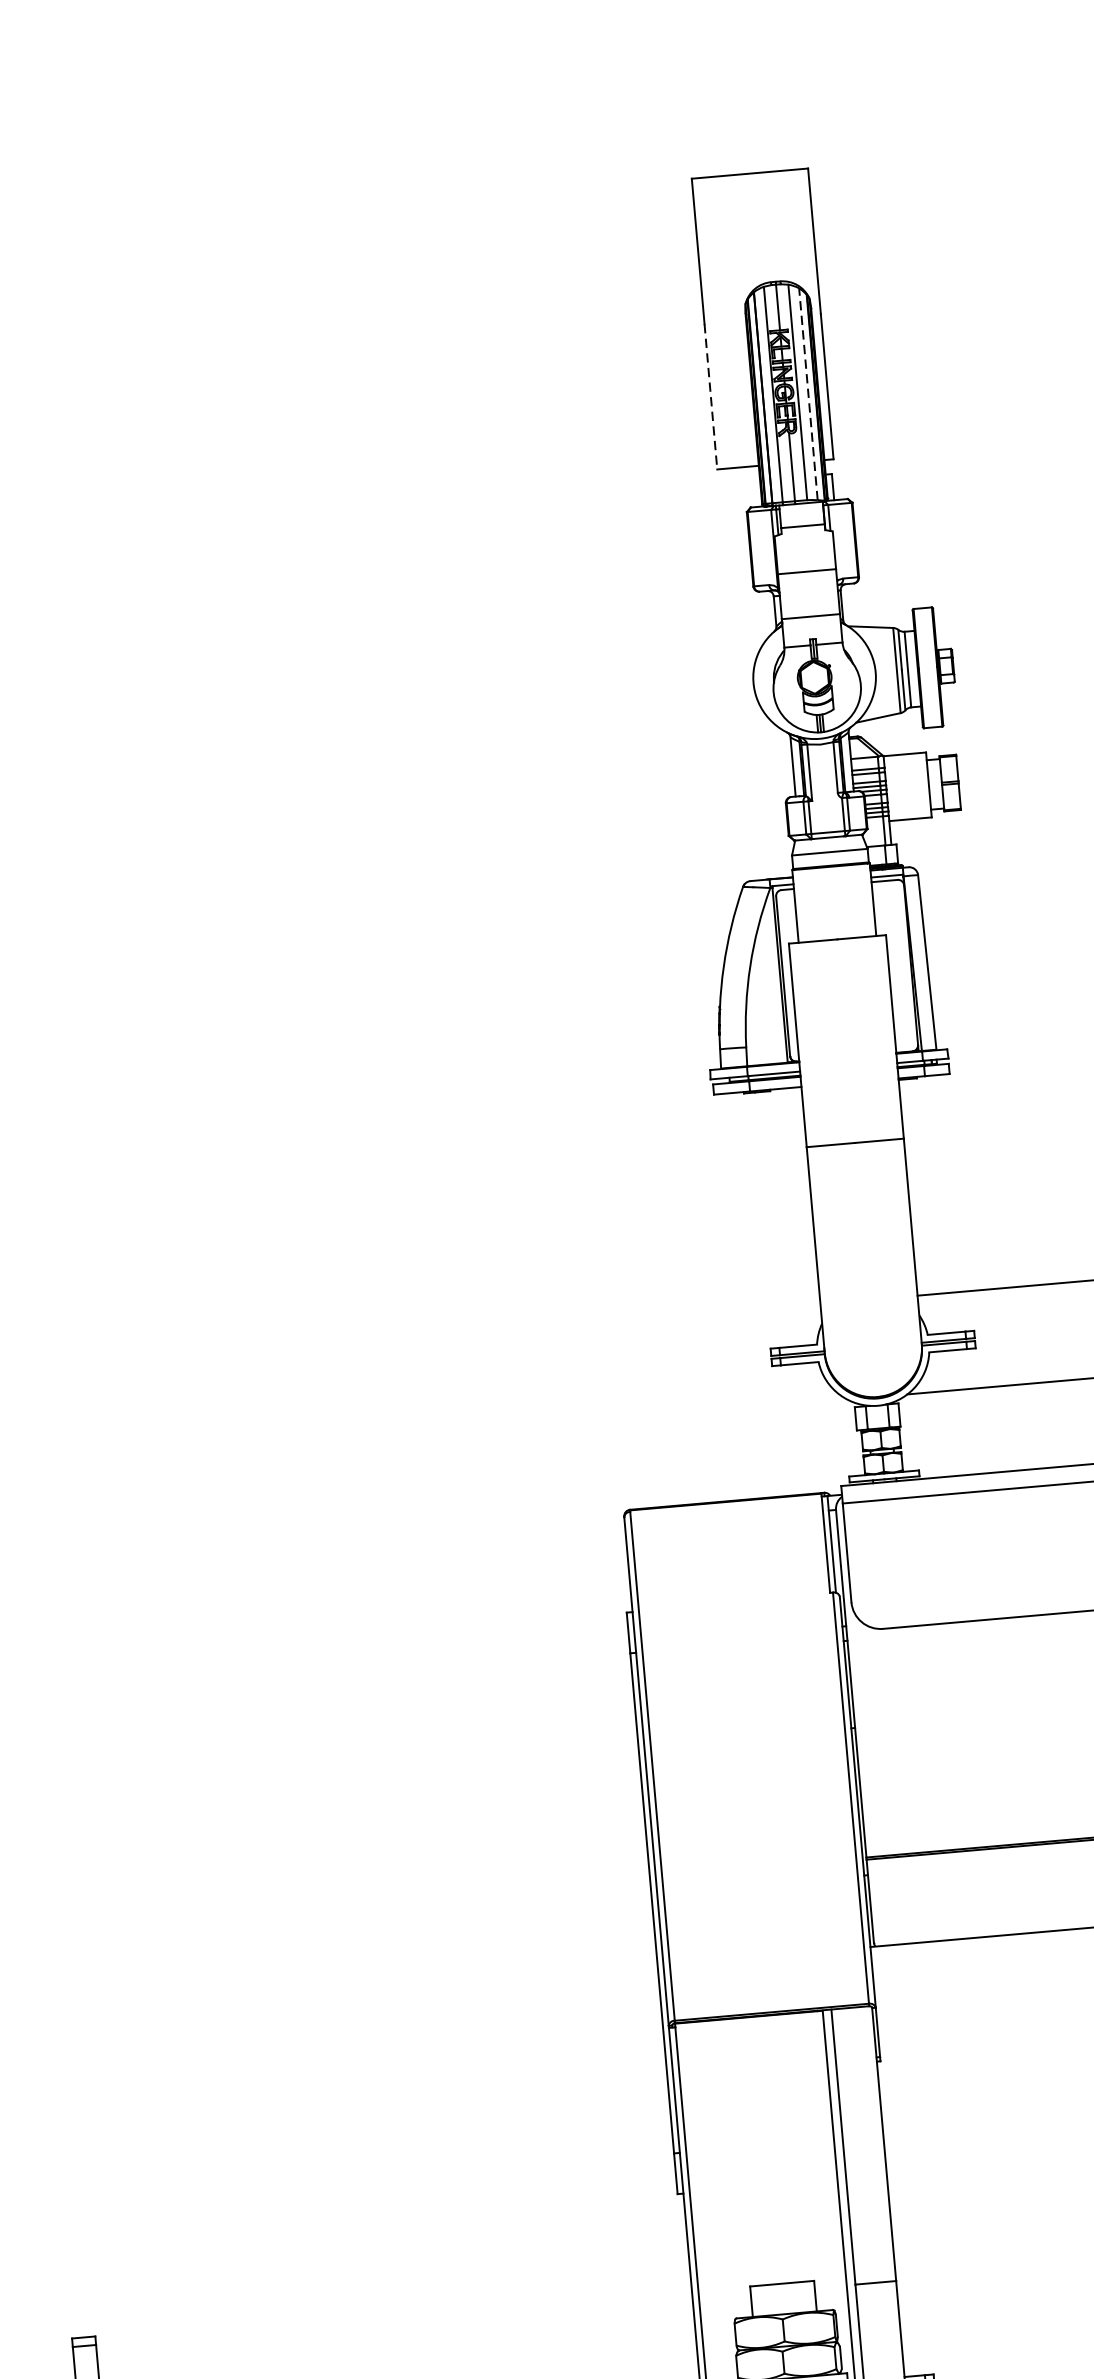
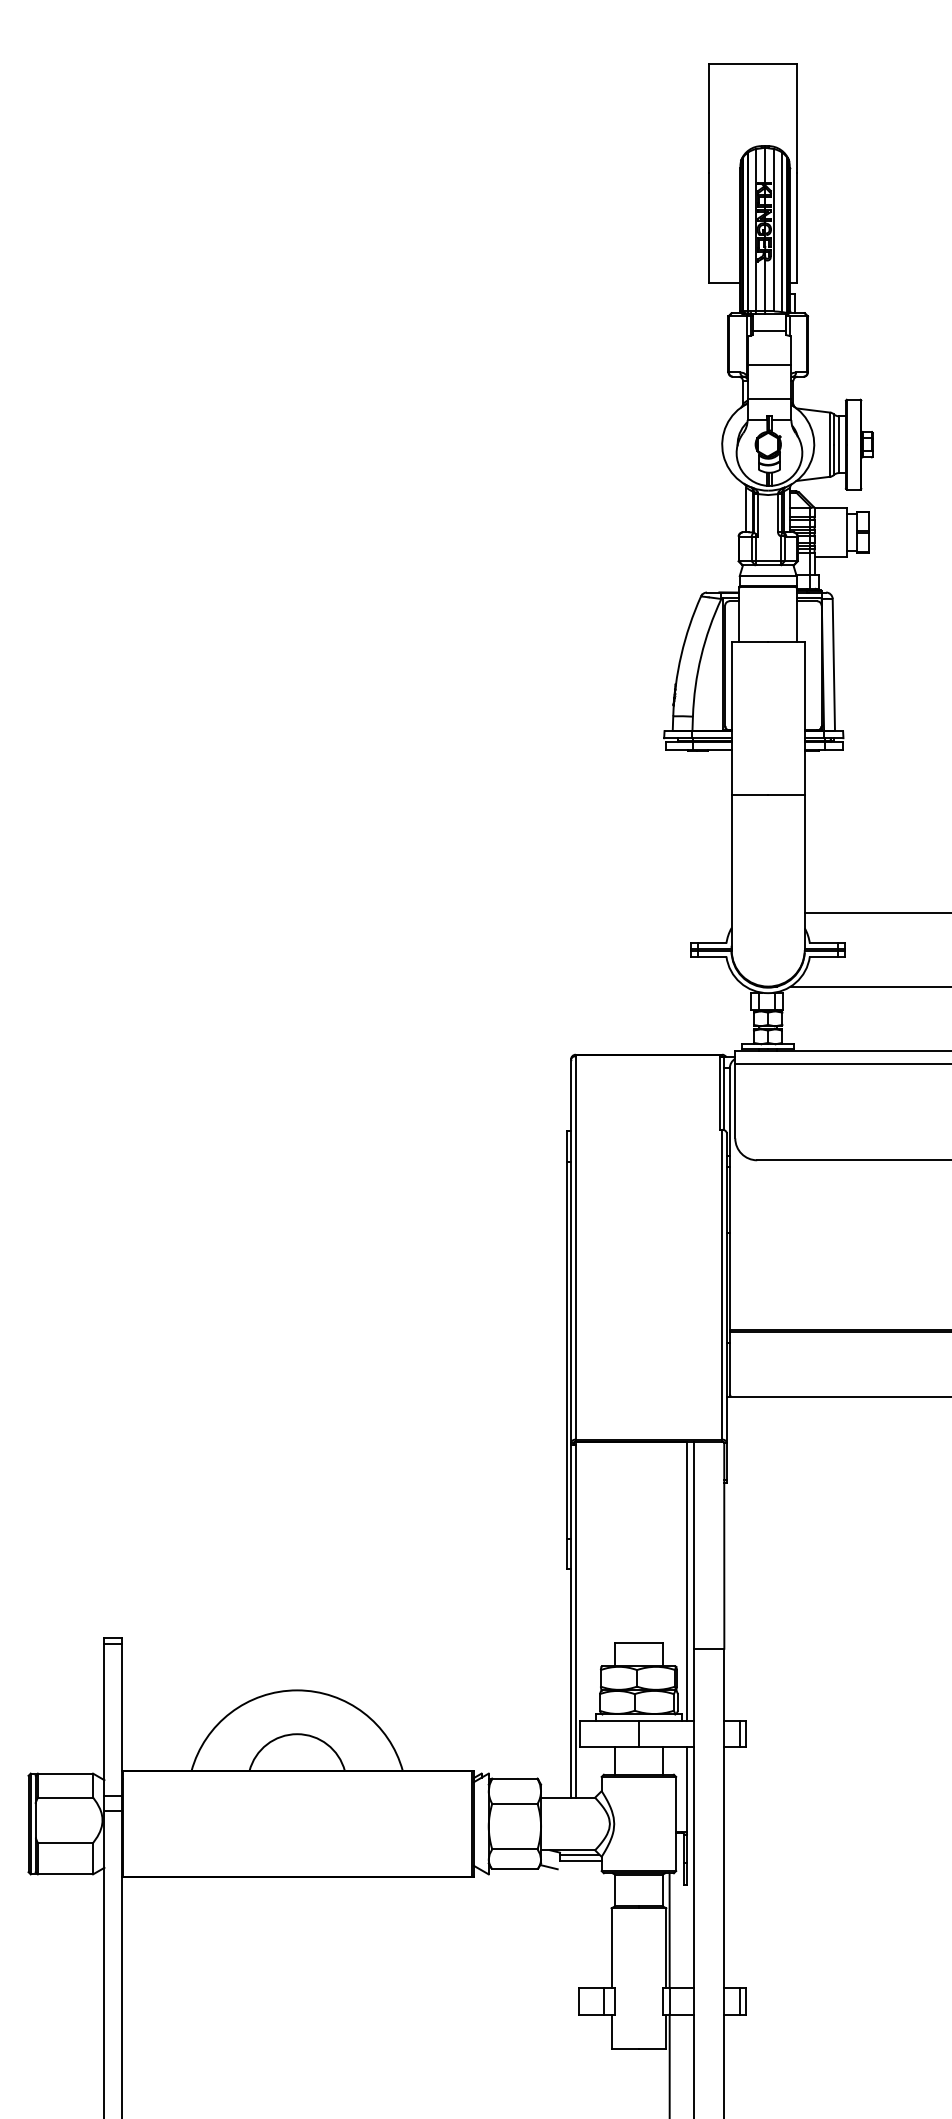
line: (808, 394) -> (782, 232), dashed -> solid
line: (711, 396) -> (709, 227), dashed -> solid

